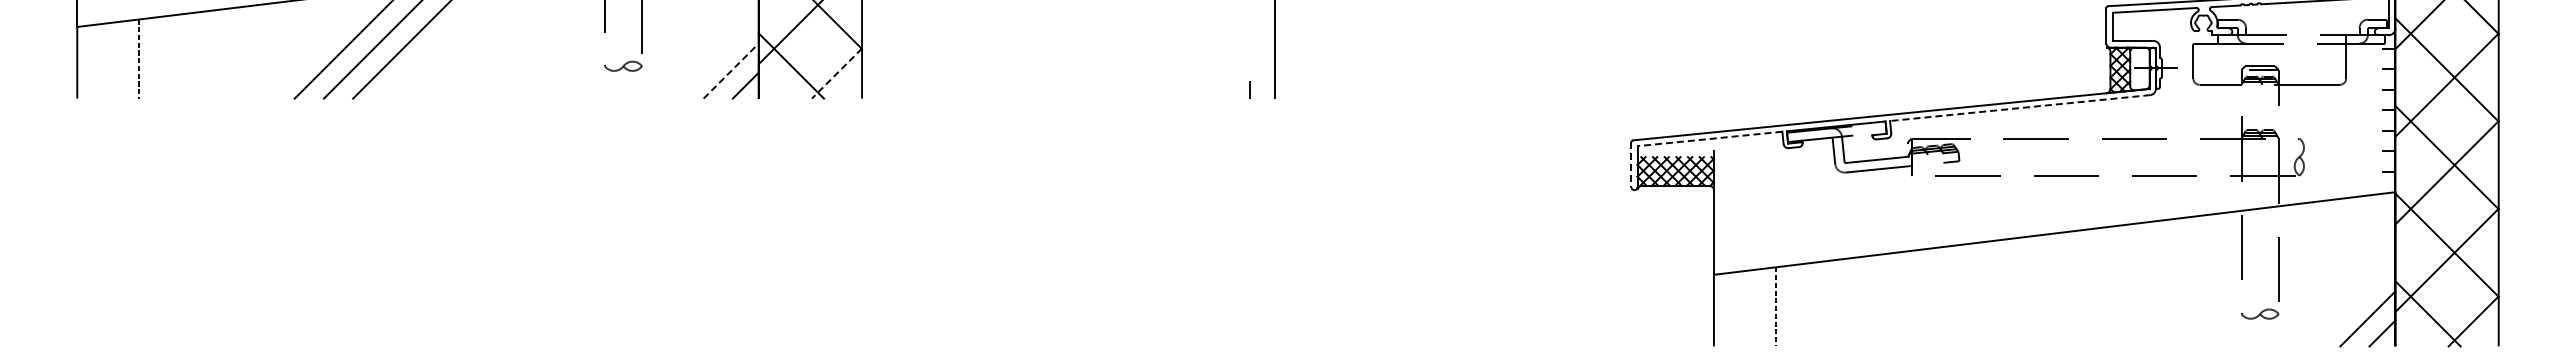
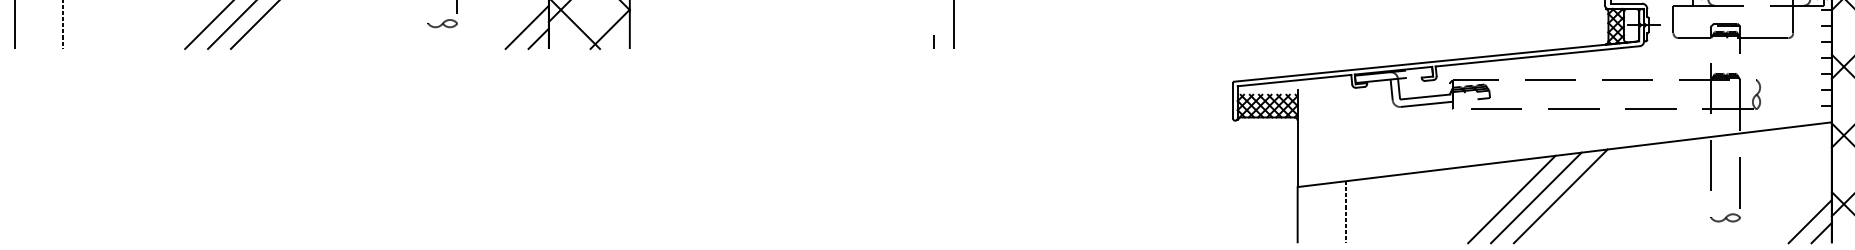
line: (731, 71) -> (527, 27), dashed -> solid
line: (836, 73) -> (609, 29), dashed -> solid
line: (2020, 108) -> (1537, 56), dashed -> solid
line: (1709, 138) -> (1294, 80), dashed -> solid
line: (1631, 165) -> (1233, 101), dashed -> solid
line: (2049, 286) -> (1560, 196), added
line: (2018, 288) -> (1536, 197), added
line: (1986, 290) -> (1511, 199), added

